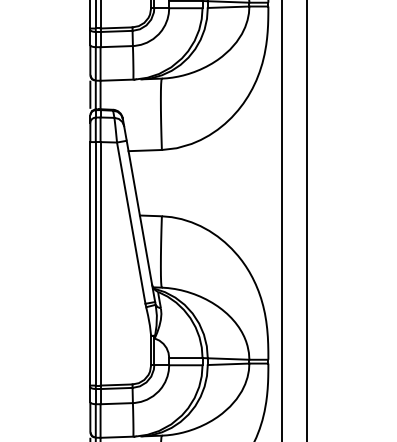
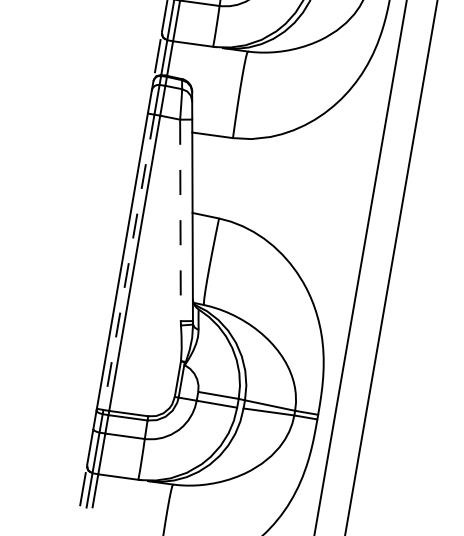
line: (131, 223) -> (180, 220), solid -> dashed
line: (95, 263) -> (128, 261), solid -> dashed

